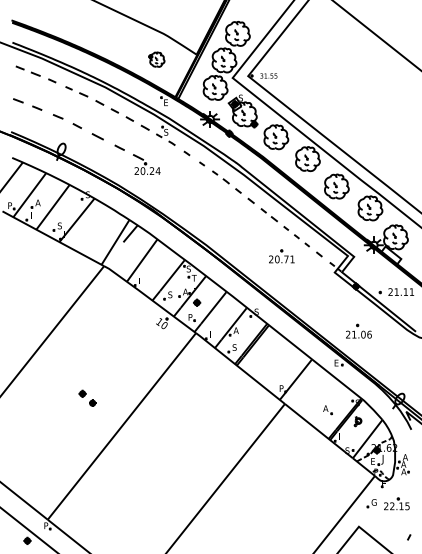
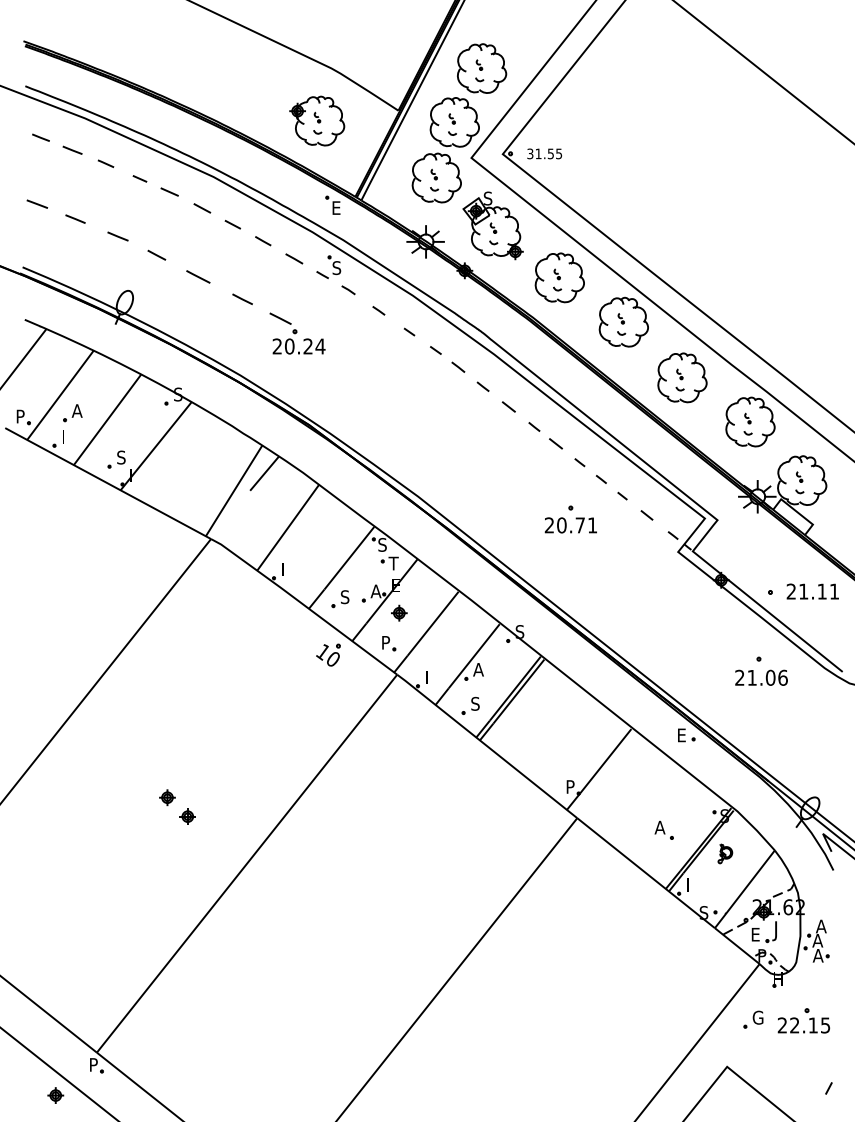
part: (156, 59) -> (317, 120), size x1.67
part: (358, 330) -> (760, 669), moved

